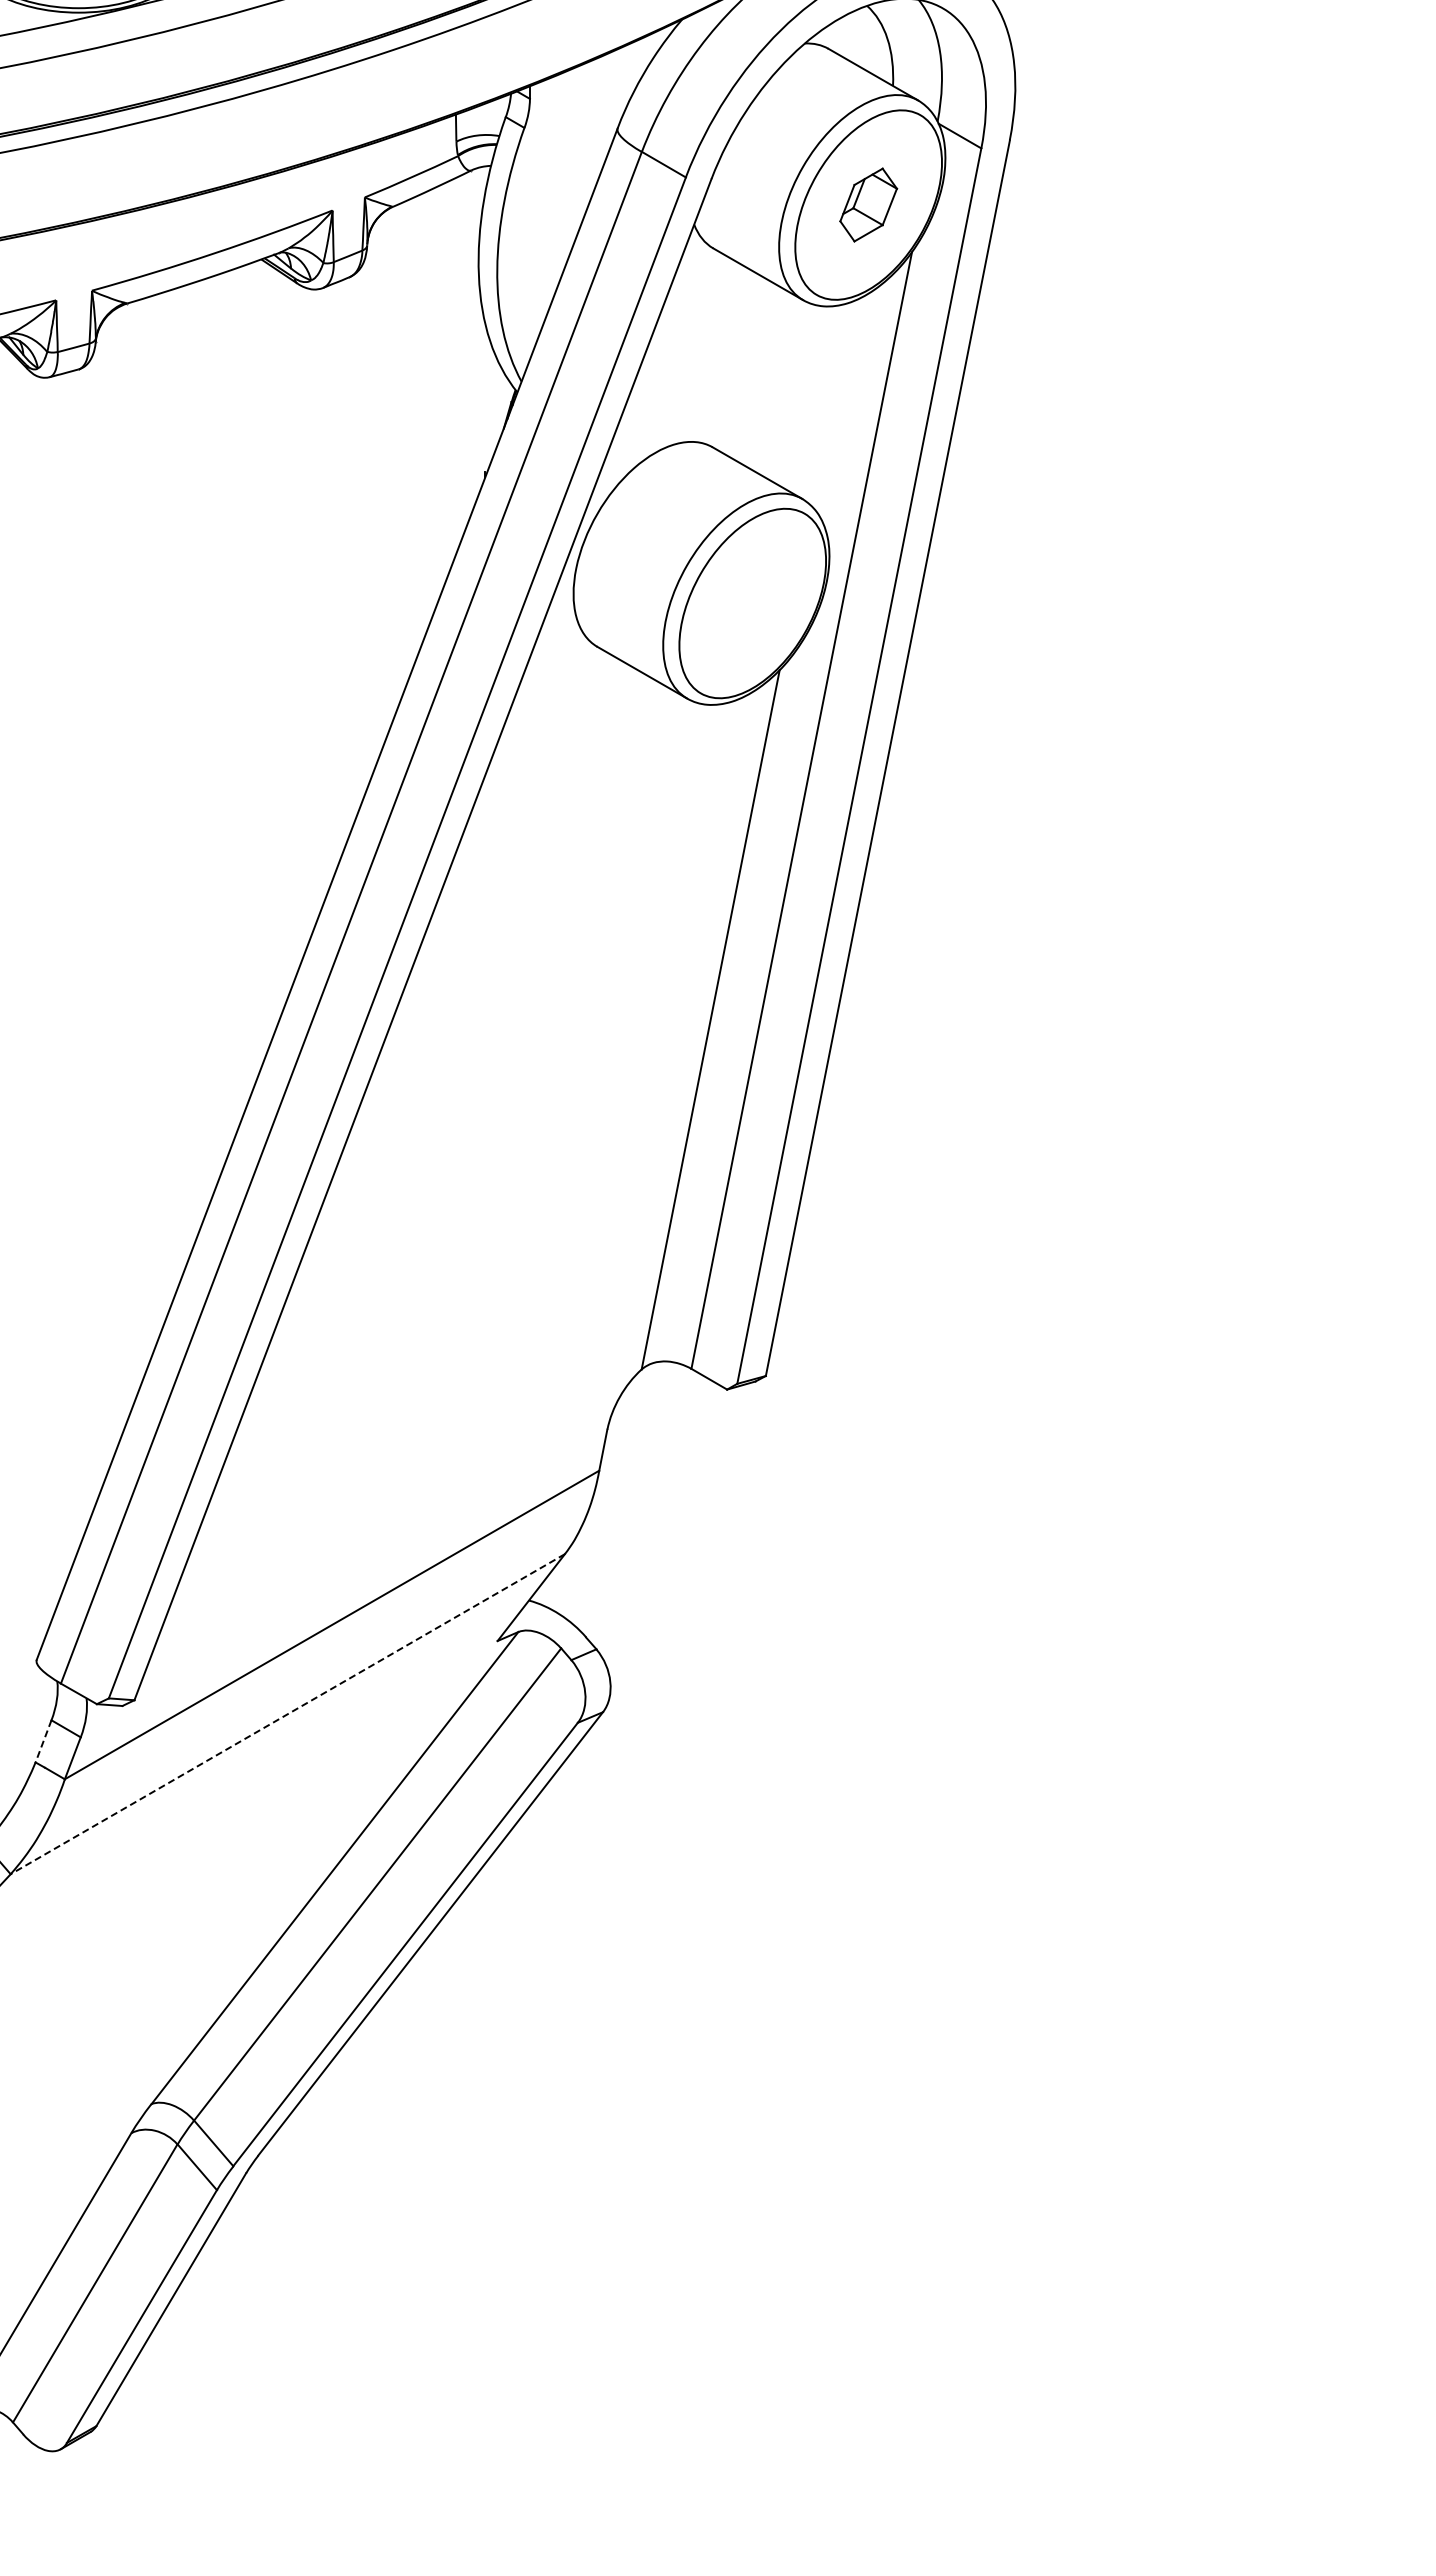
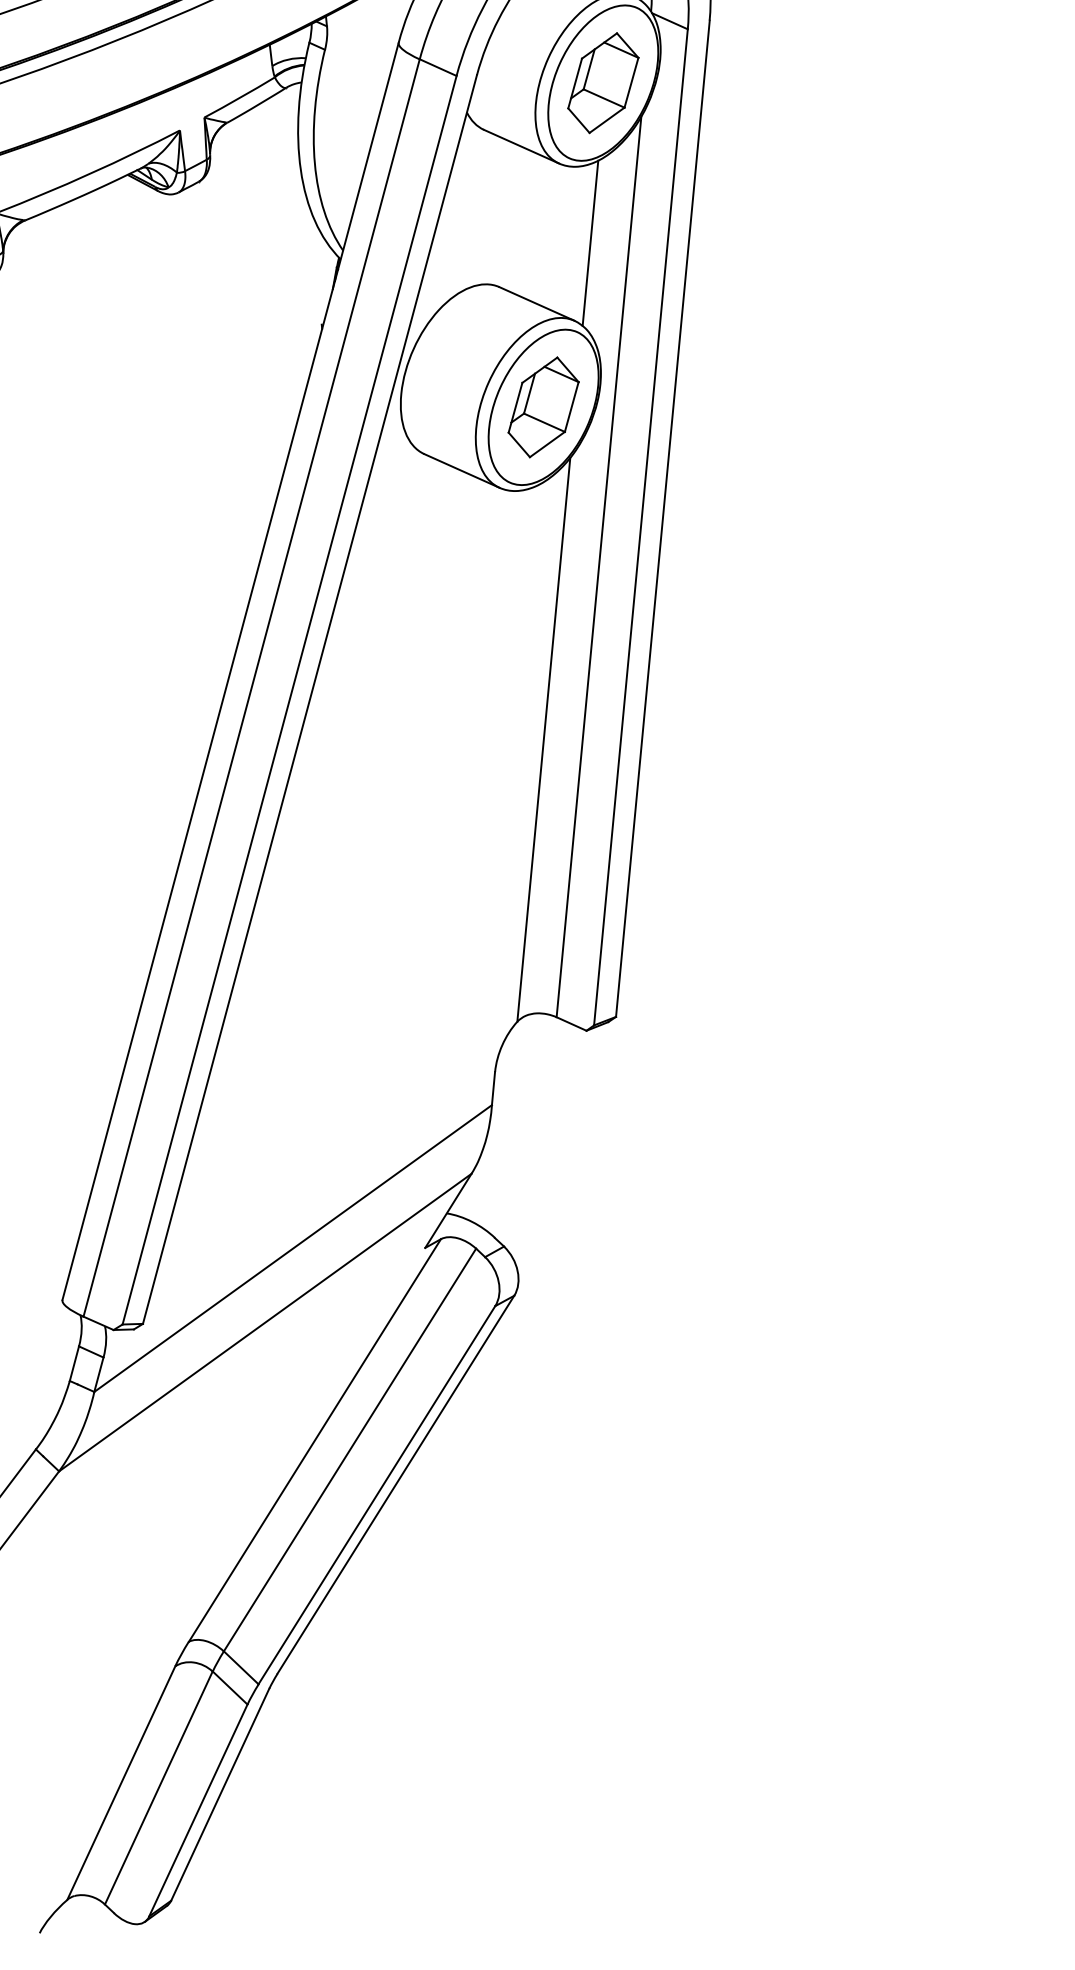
part: (868, 204) -> (603, 82), size x1.67
line: (831, 403) -> (589, 242), added
part: (752, 603) -> (543, 407), added
line: (287, 1714) -> (265, 1322), dashed -> solid
line: (43, 1741) -> (74, 1363), dashed -> solid

